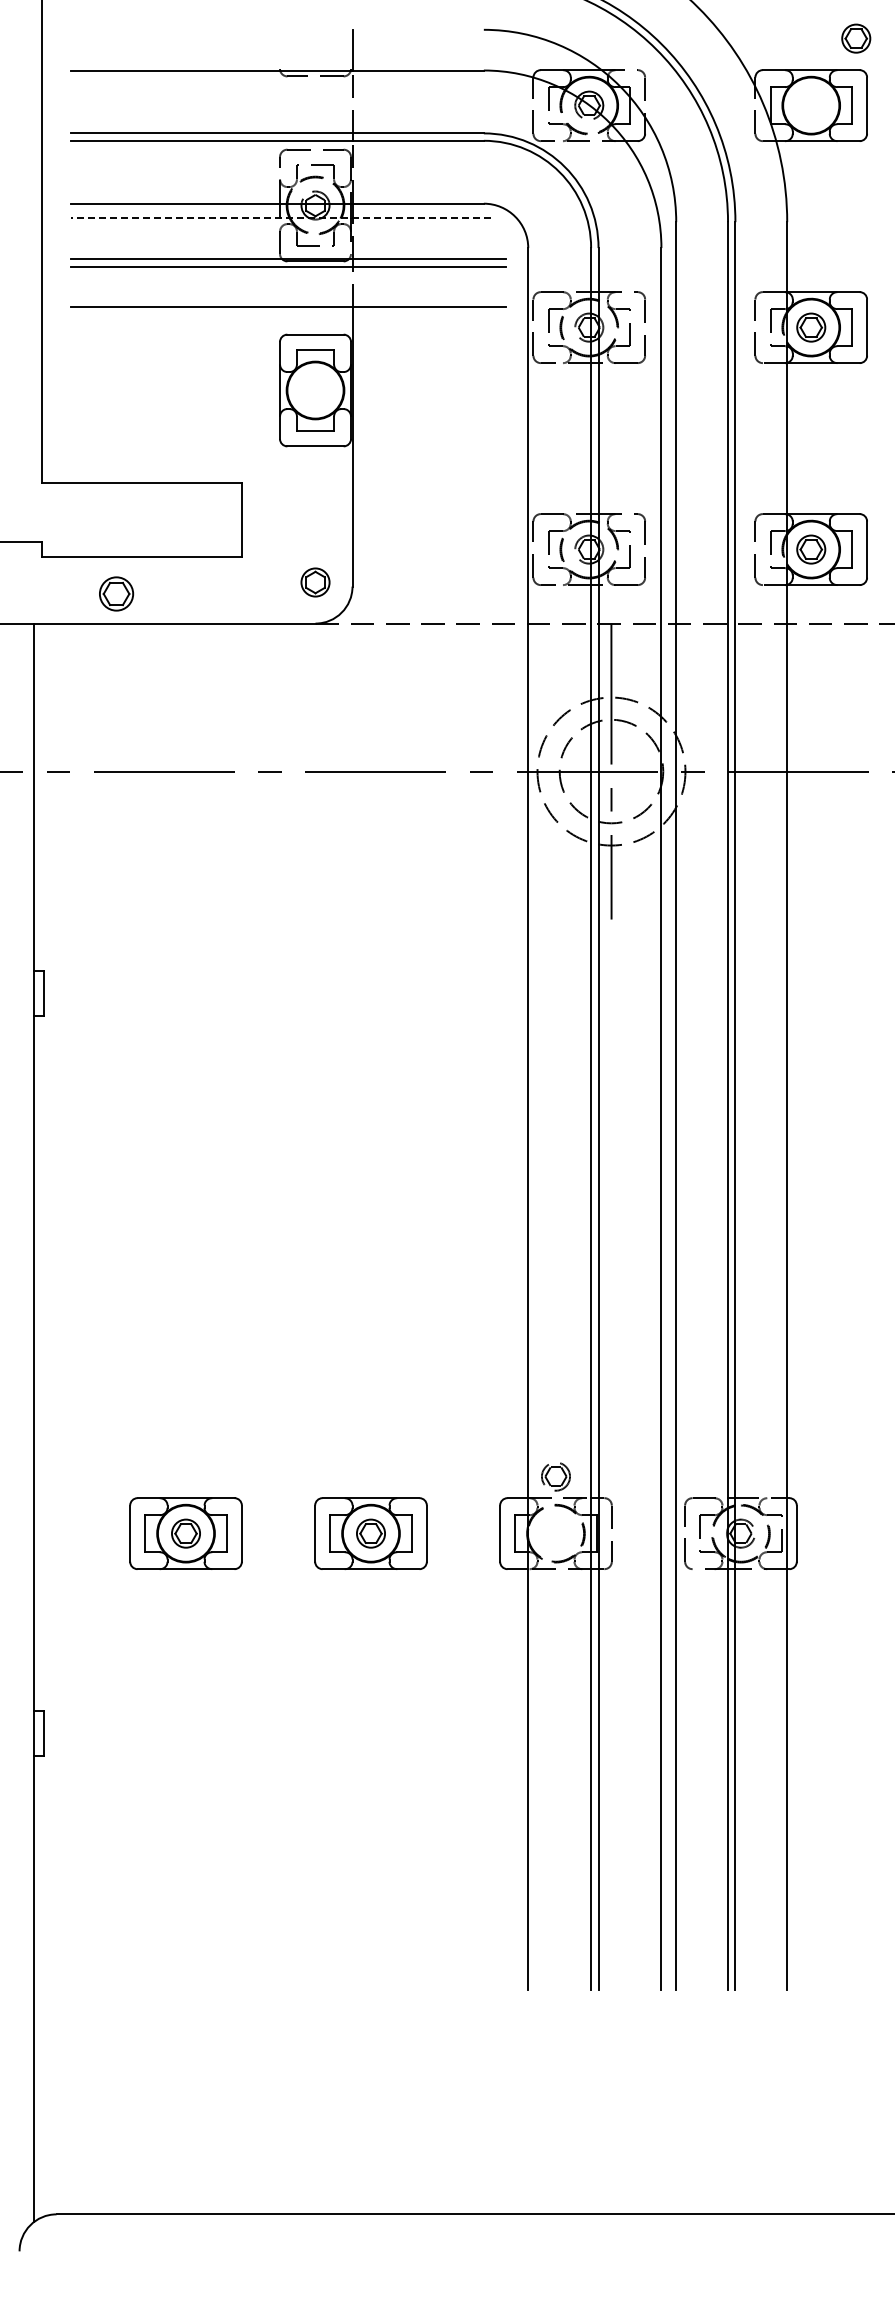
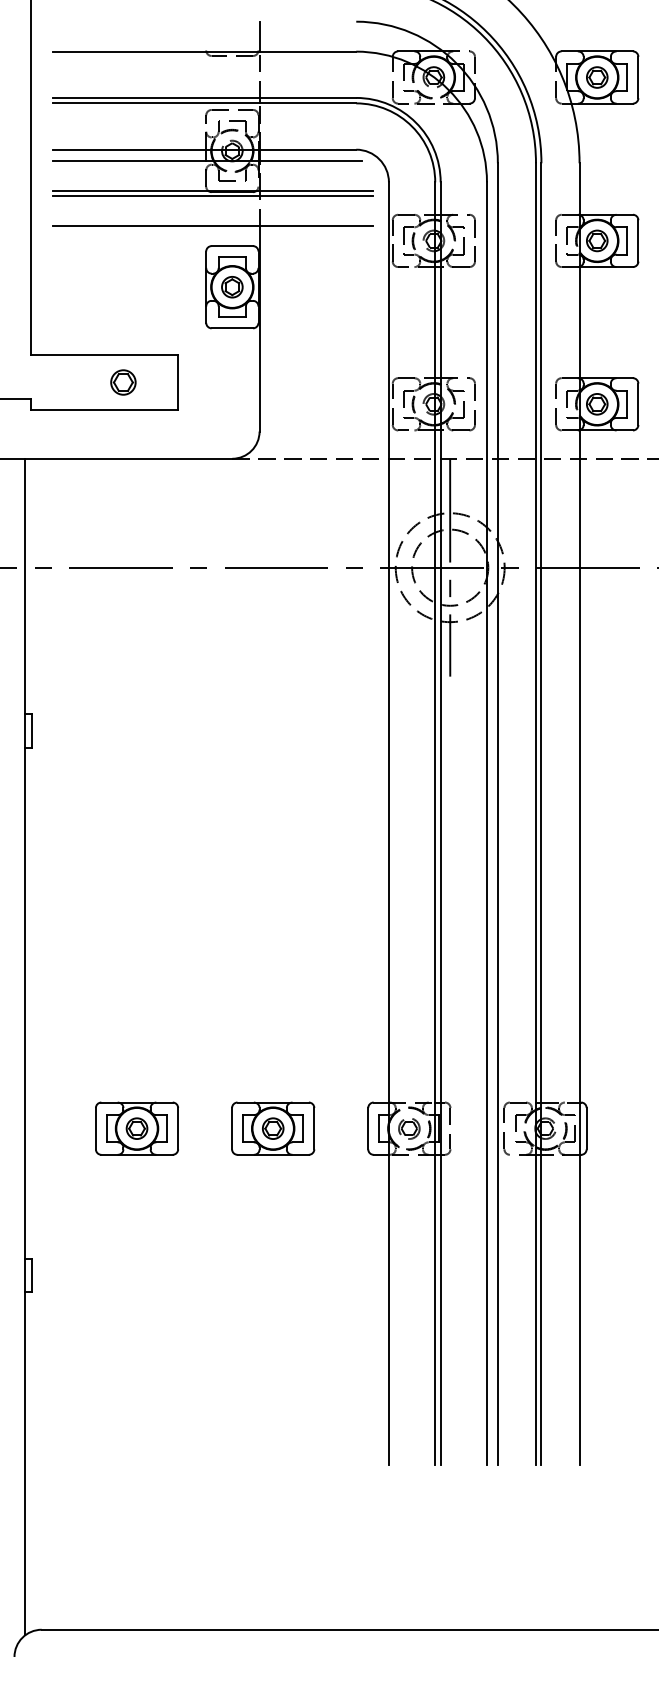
part: (856, 38) -> (597, 77), moved
line: (281, 218) -> (207, 160), dashed -> solid
part: (315, 582) -> (232, 287), moved
part: (116, 593) -> (123, 382), moved
part: (555, 1476) -> (408, 1128), moved

